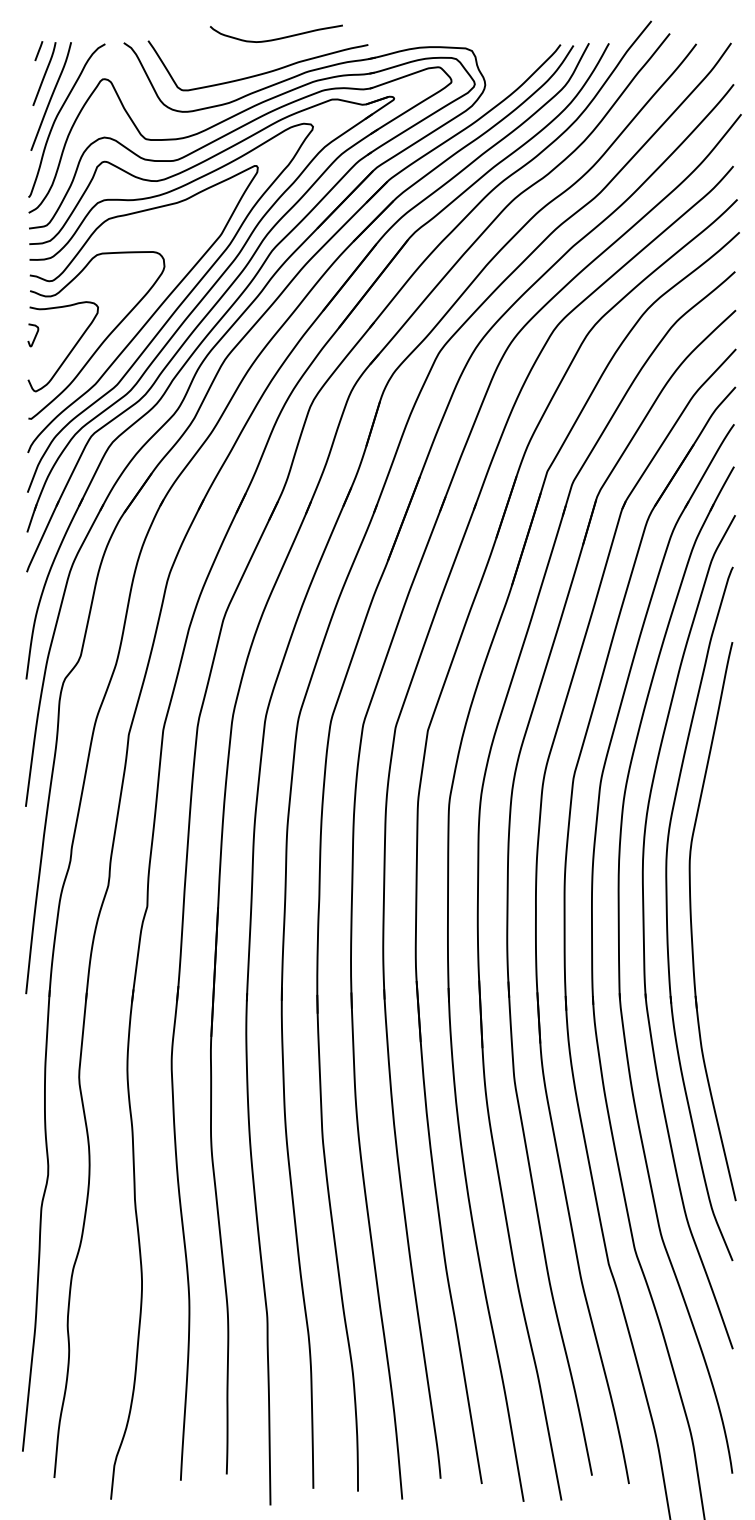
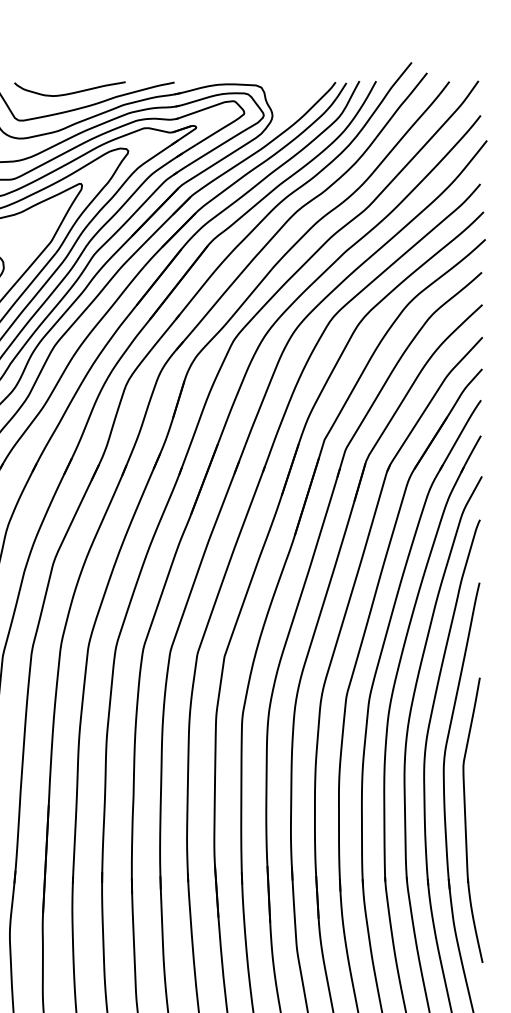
curve: (279, 37) -> (72, 92), moved
part: (716, 925) -> (466, 820), added

